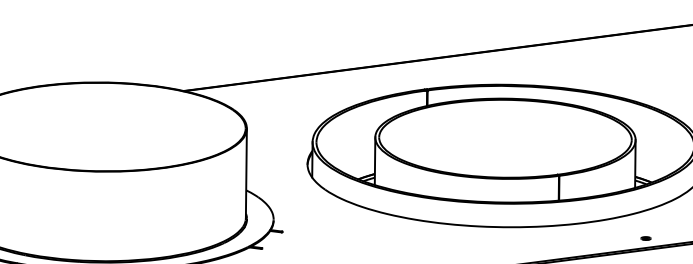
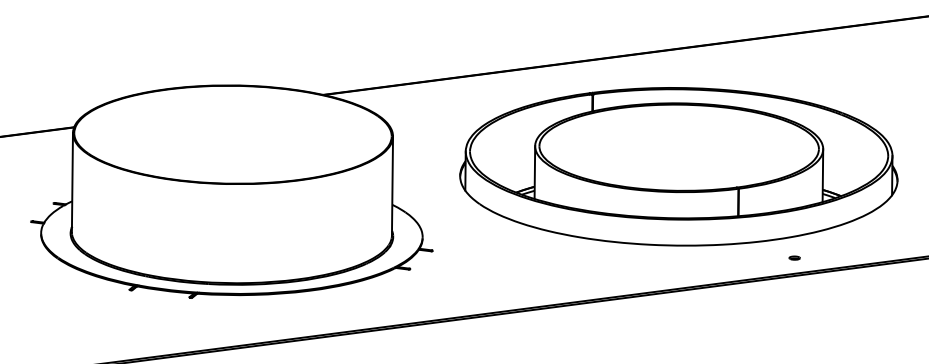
part: (645, 237) -> (794, 257), moved

